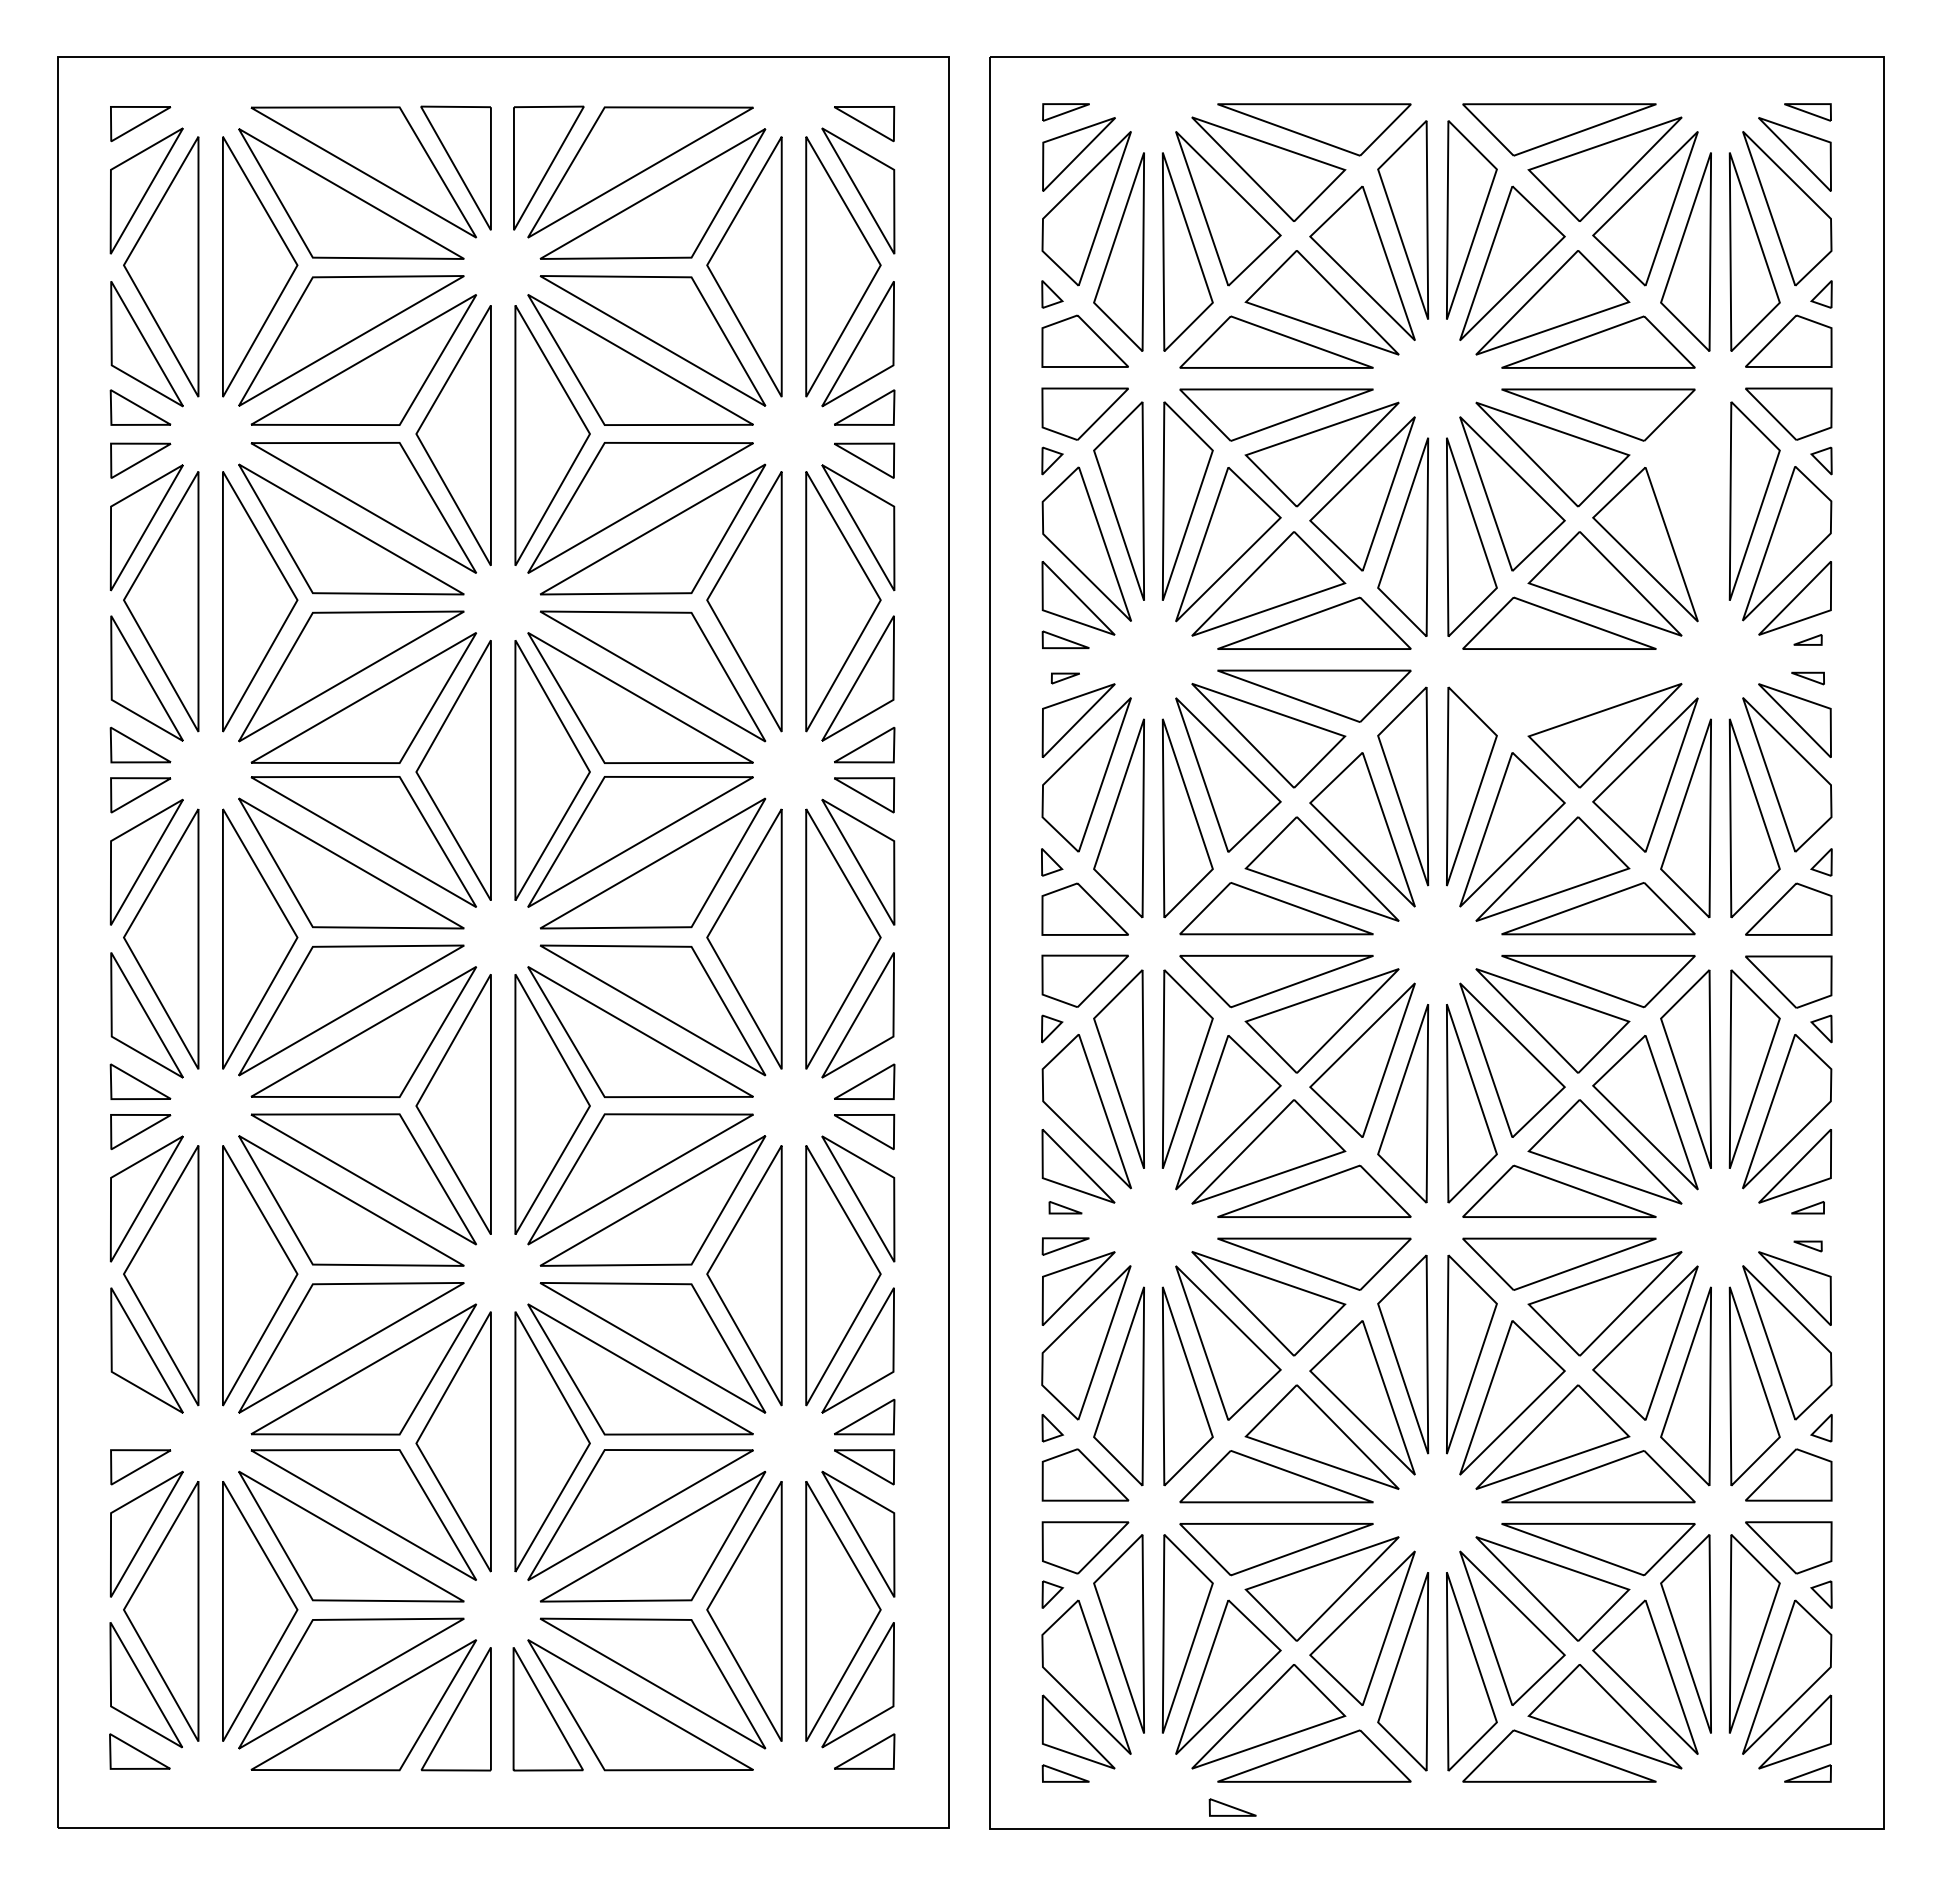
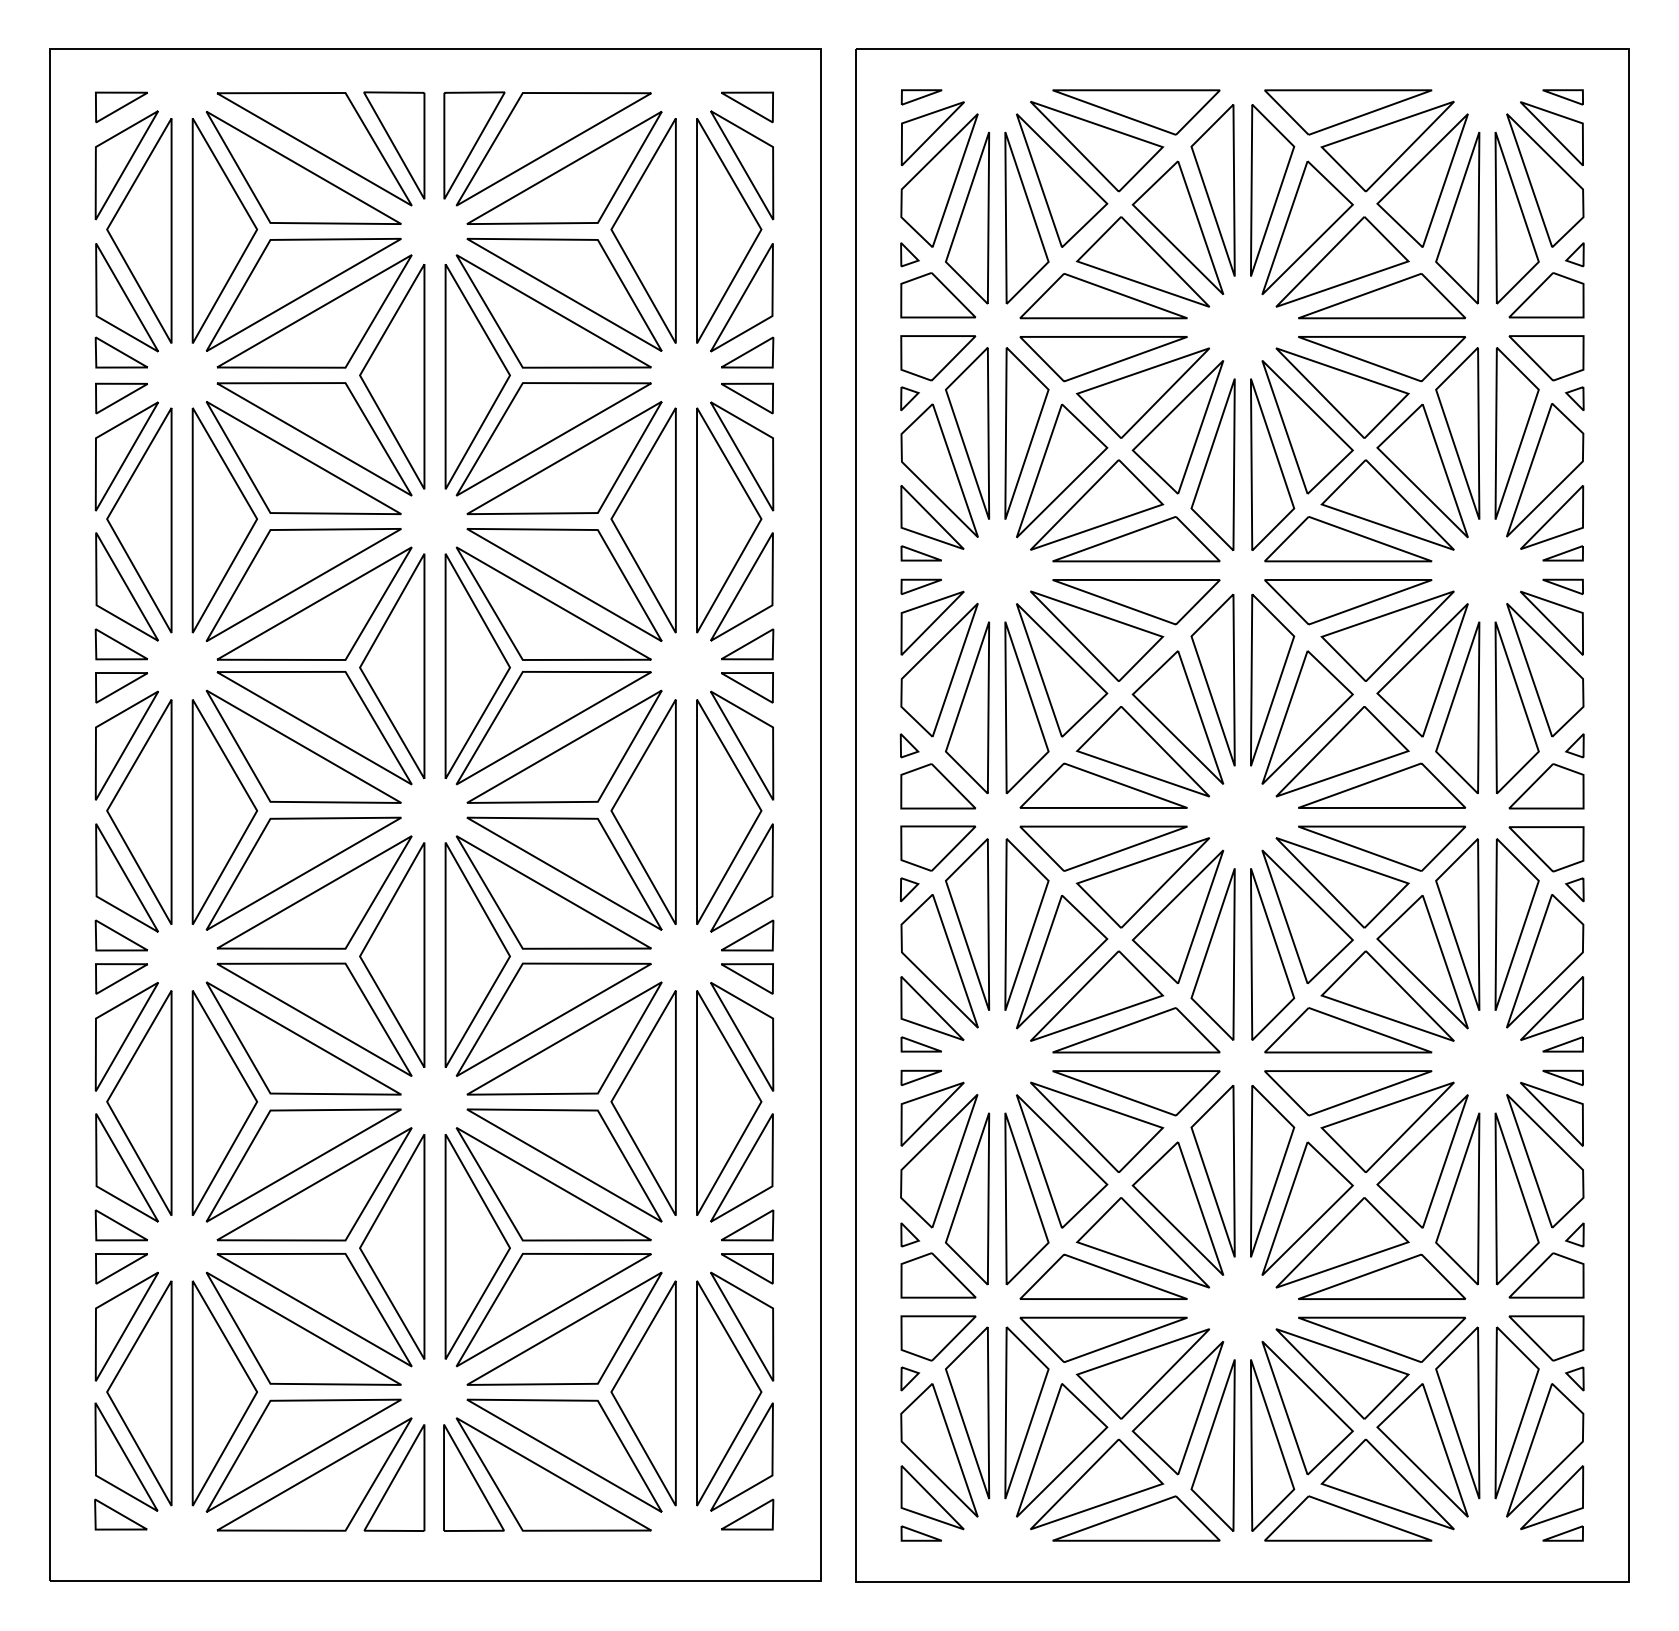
part: (1685, 500) -> (1457, 432), added
part: (1807, 639) -> (1562, 553), size x1.67
part: (1065, 678) -> (921, 586), size x1.67
part: (1807, 678) -> (1562, 586), size x1.43
part: (1559, 695) -> (1348, 601), added
part: (1065, 1207) -> (921, 1044), size x1.43
part: (1807, 1207) -> (1562, 1044), size x1.43
part: (1807, 1246) -> (1562, 1077), size x1.67
part: (140, 1416) -> (121, 1224), added
part: (1232, 1807) -> (1065, 1562), removed

